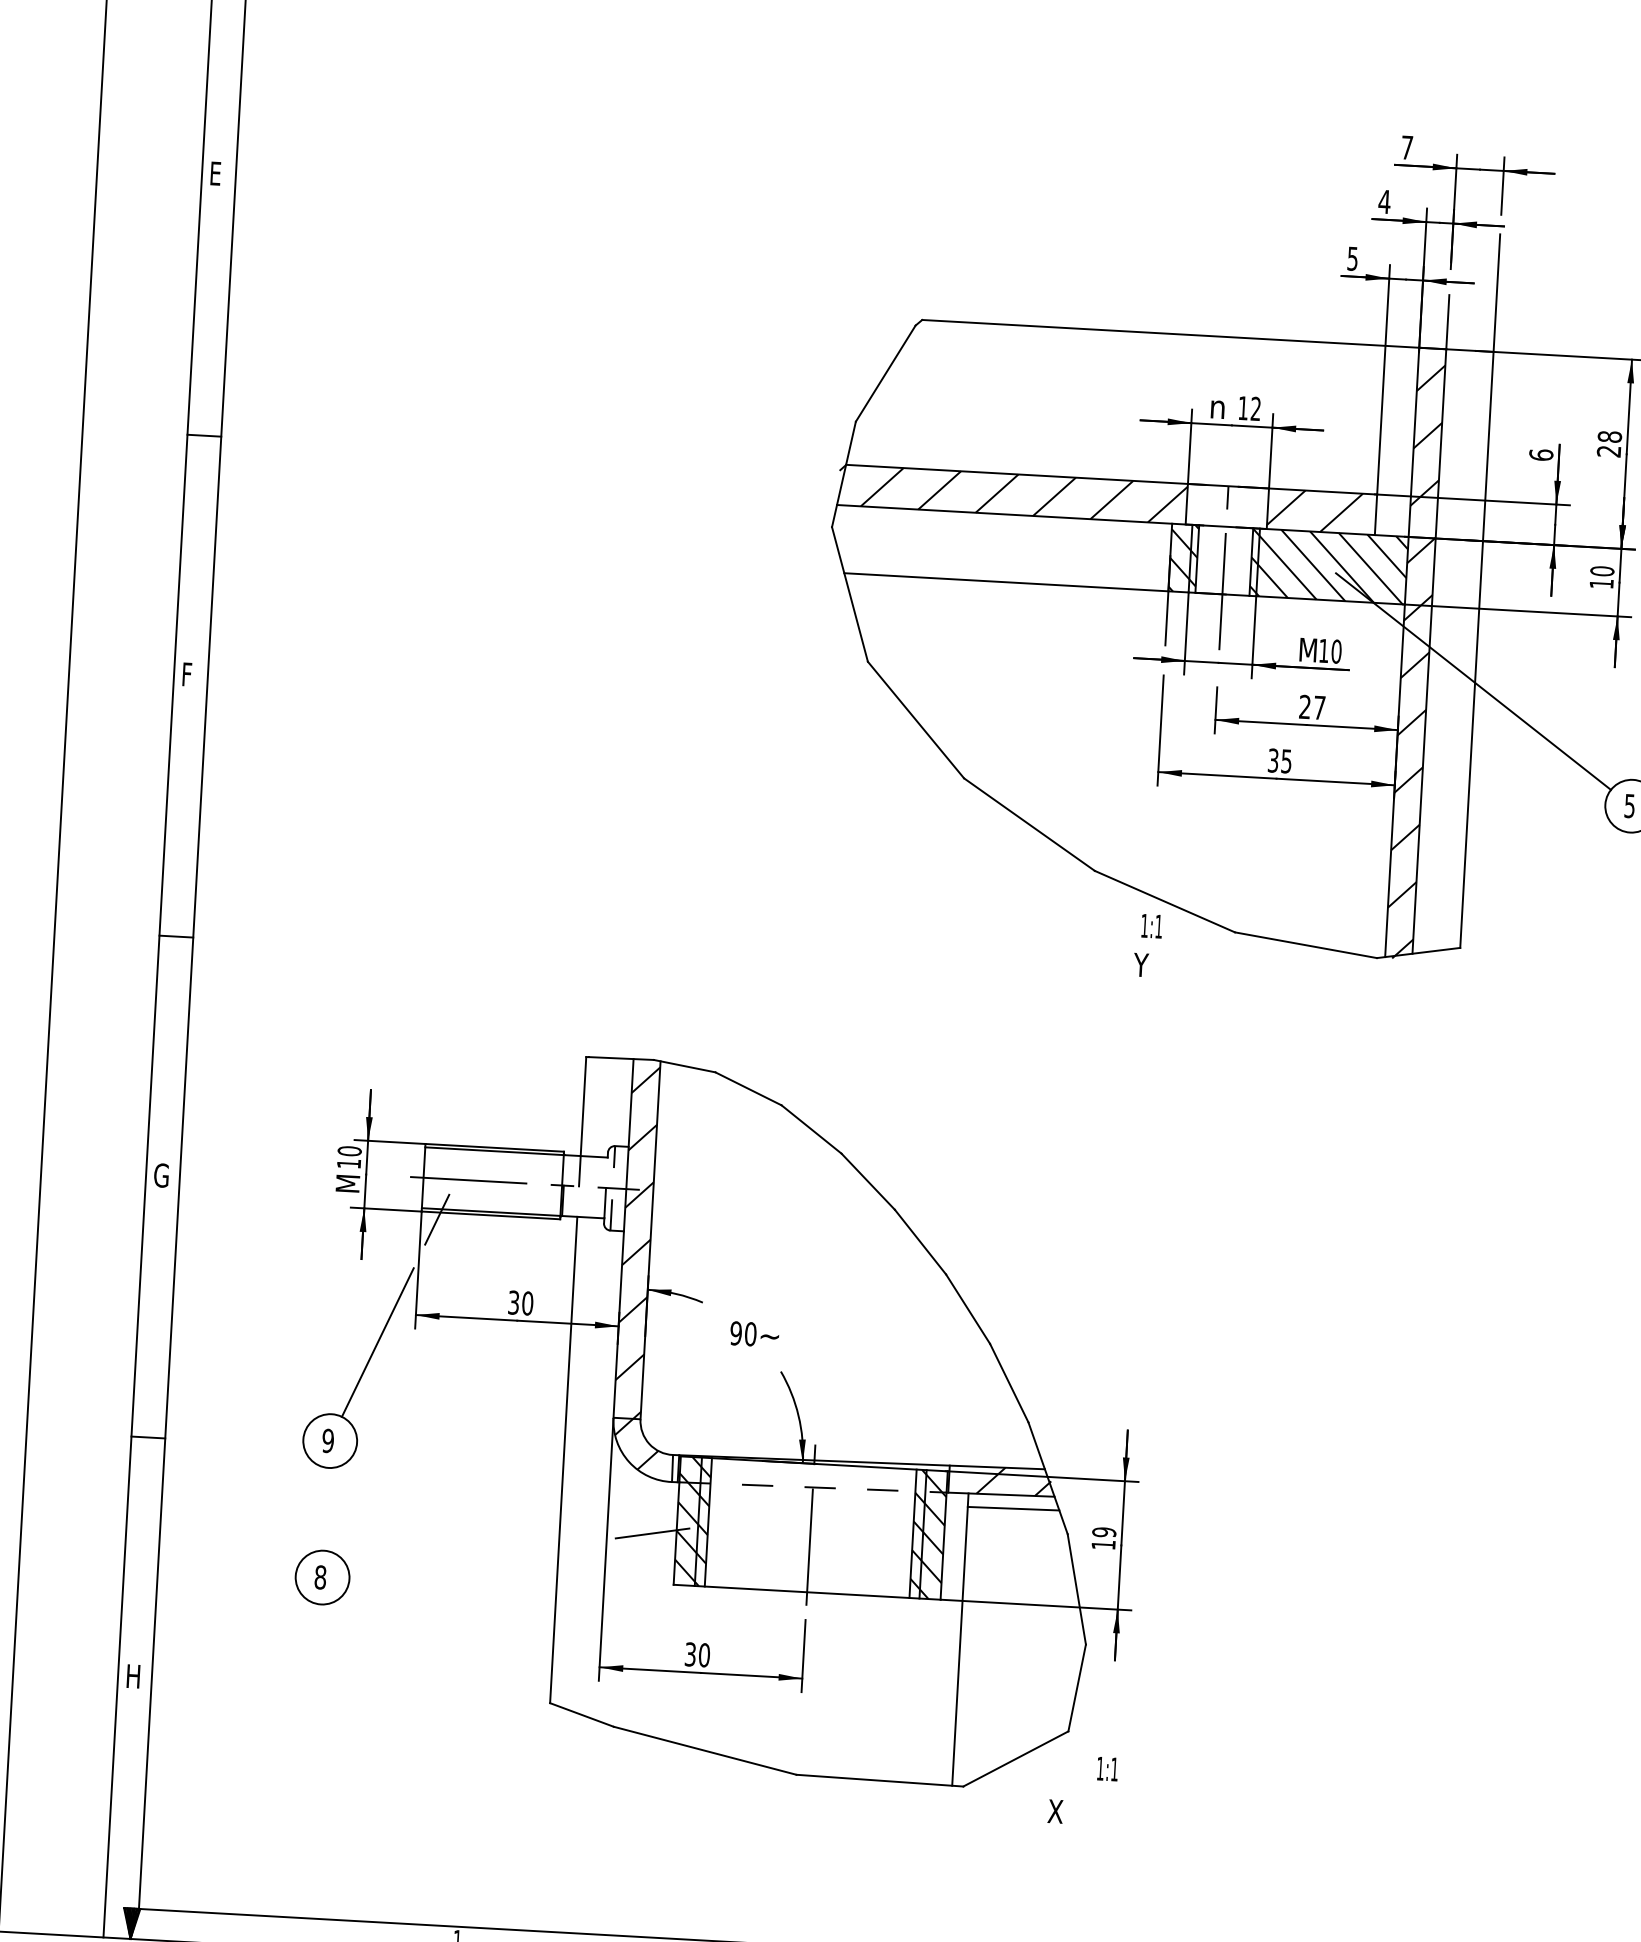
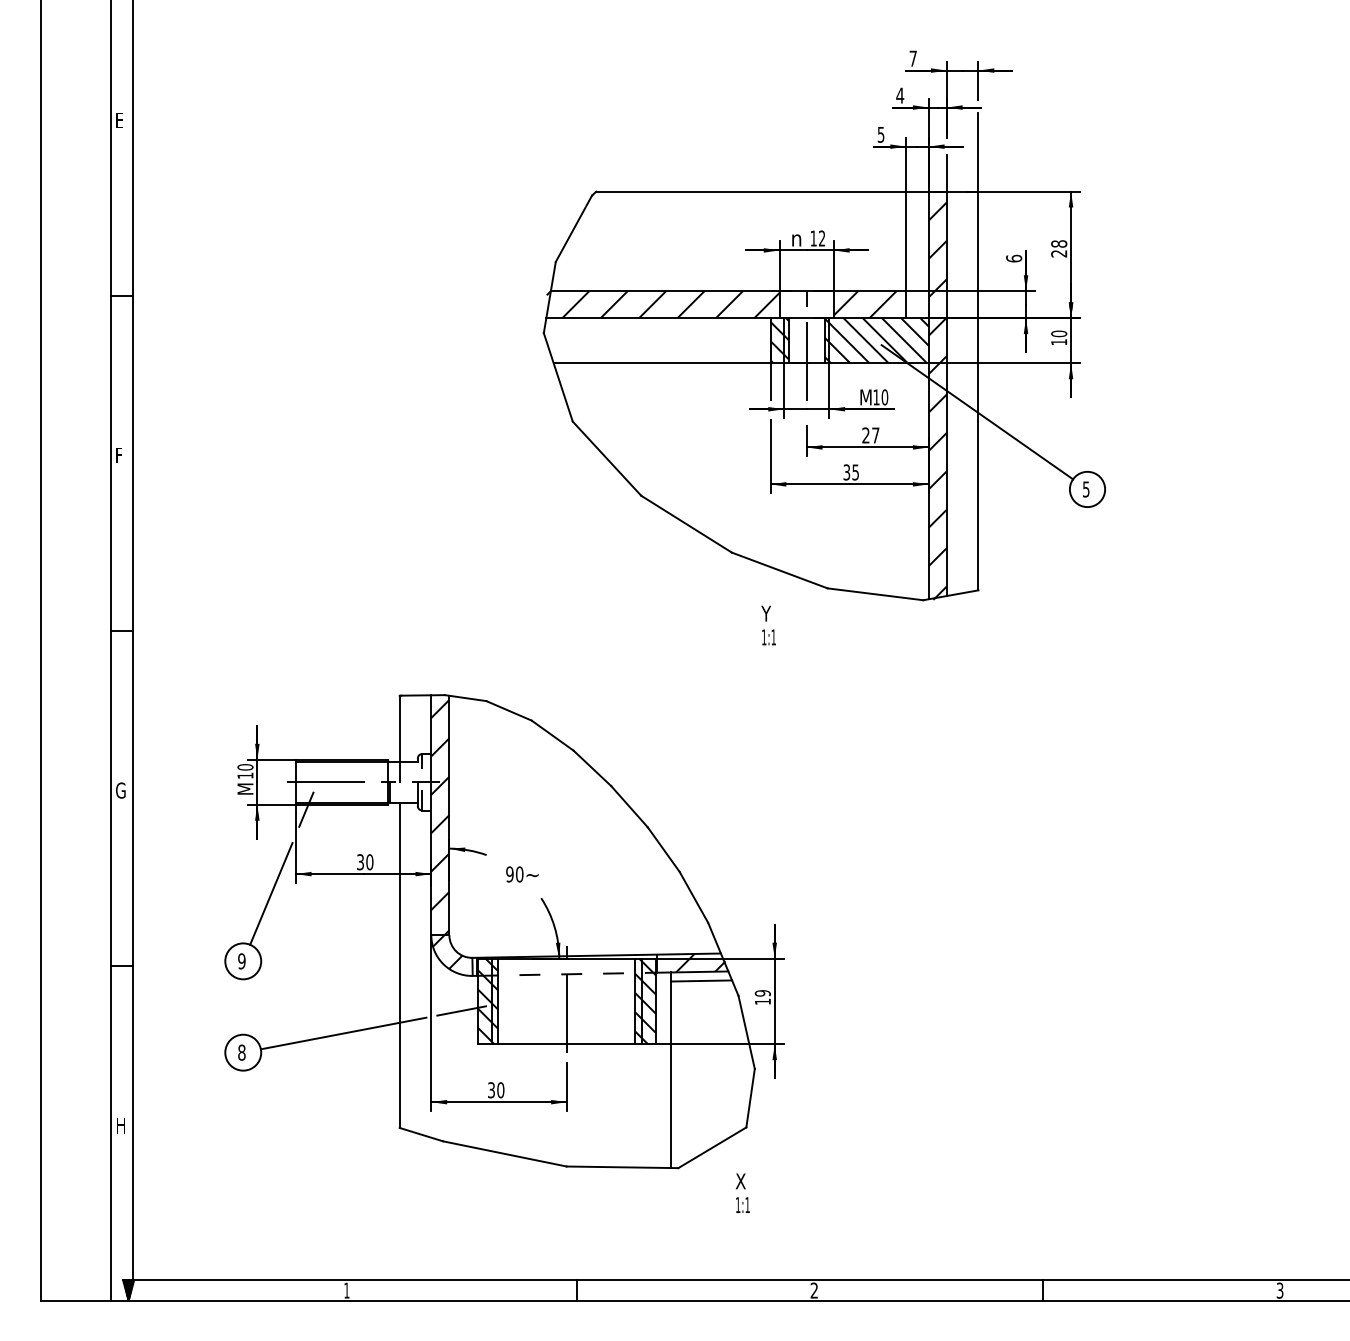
text: (1151, 926) -> (768, 637), moved
line: (474, 1557) -> (343, 1033), added
text: (1107, 1768) -> (742, 1204), moved

